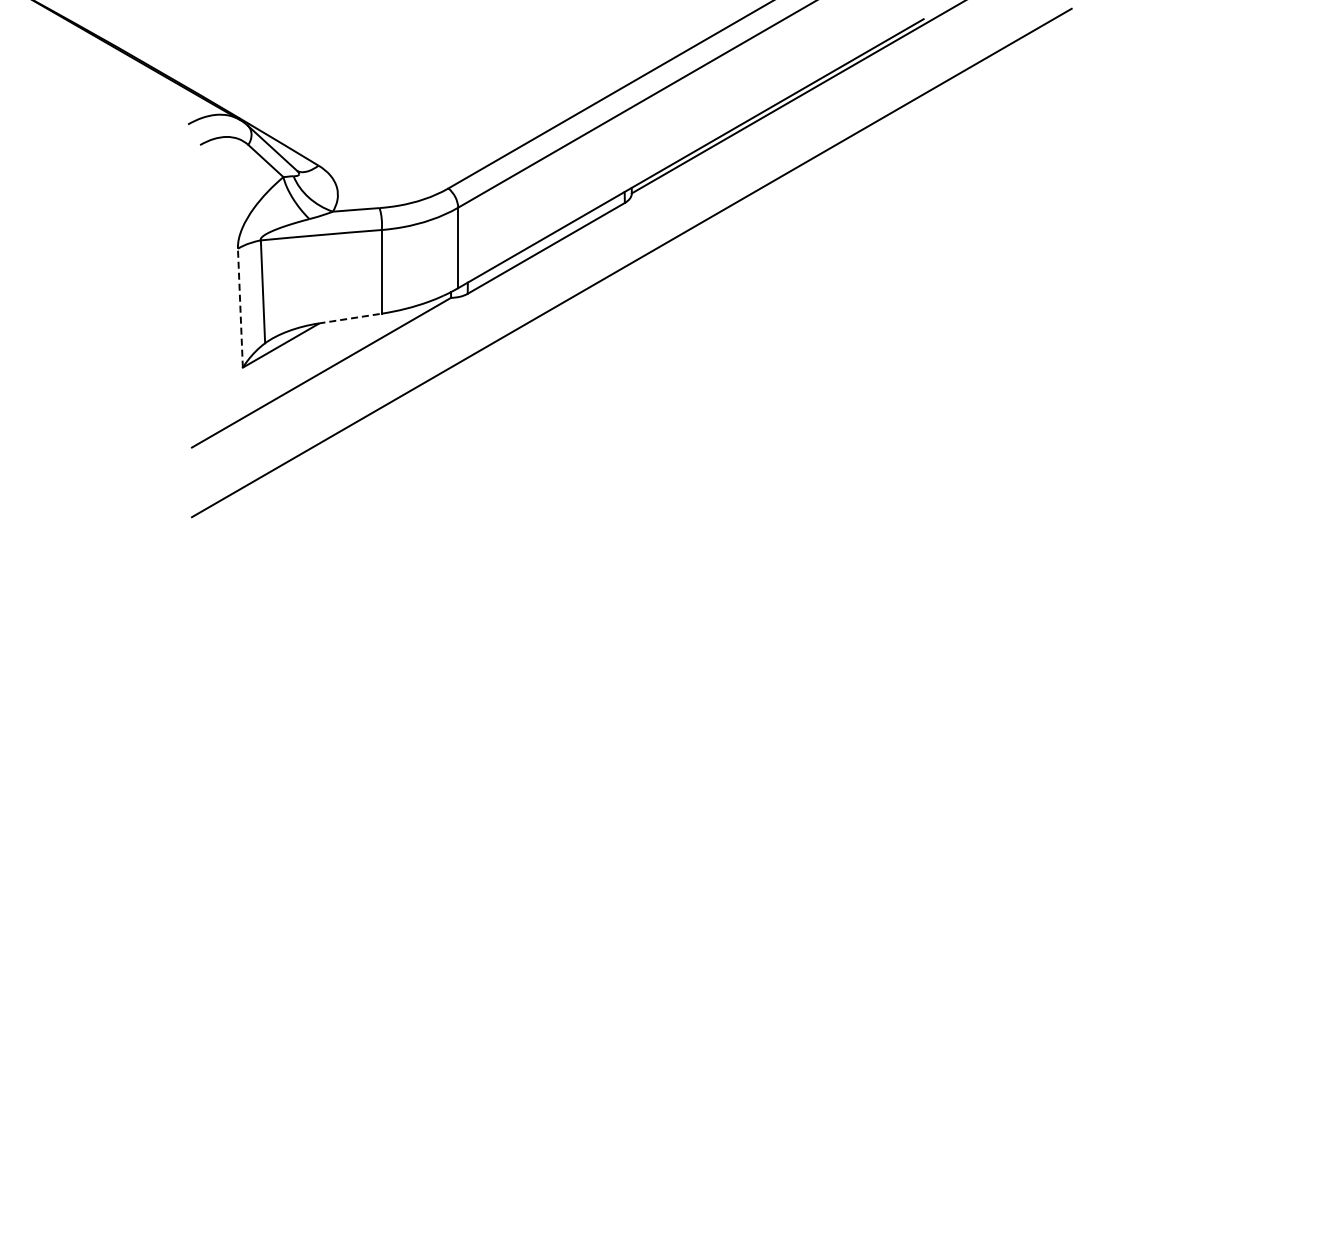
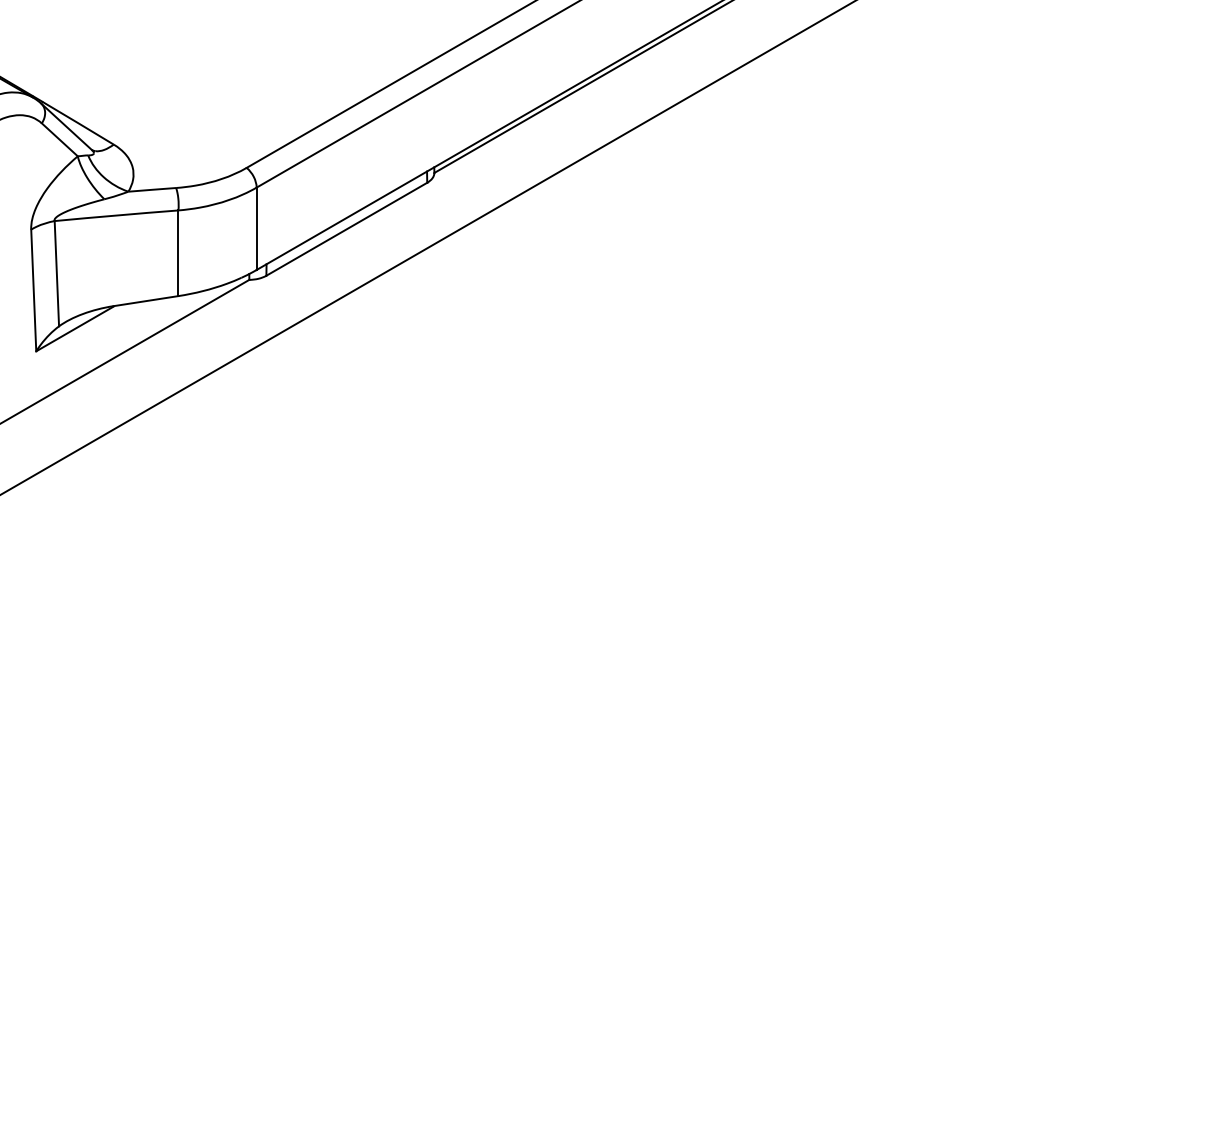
line: (240, 307) -> (33, 289), dashed -> solid
line: (350, 318) -> (146, 301), dashed -> solid

